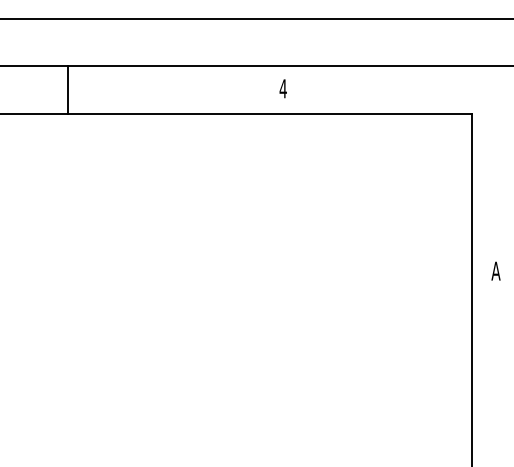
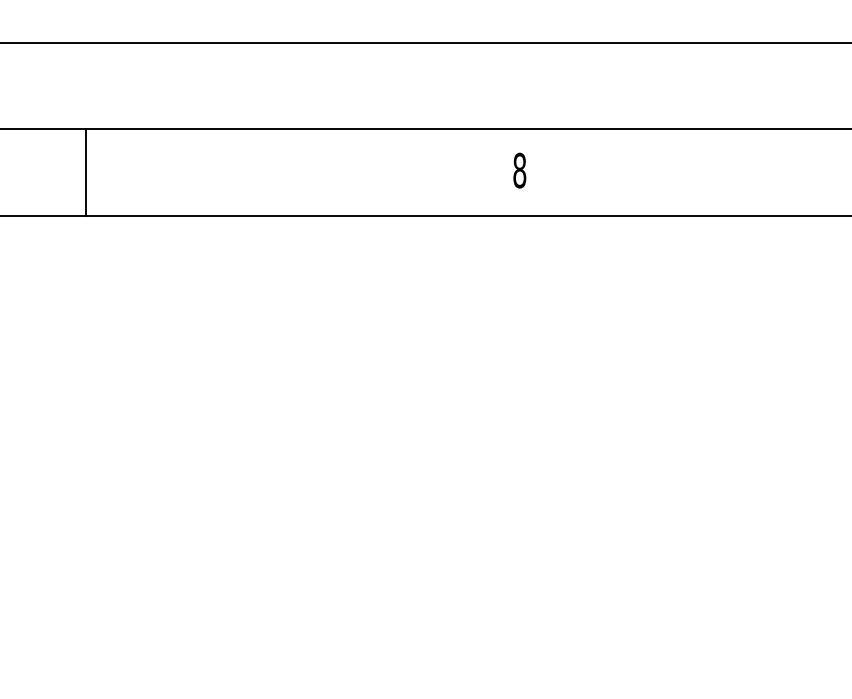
text: (282, 88) -> (518, 170), 4 -> 8
line: (68, 89) -> (86, 171), moved

